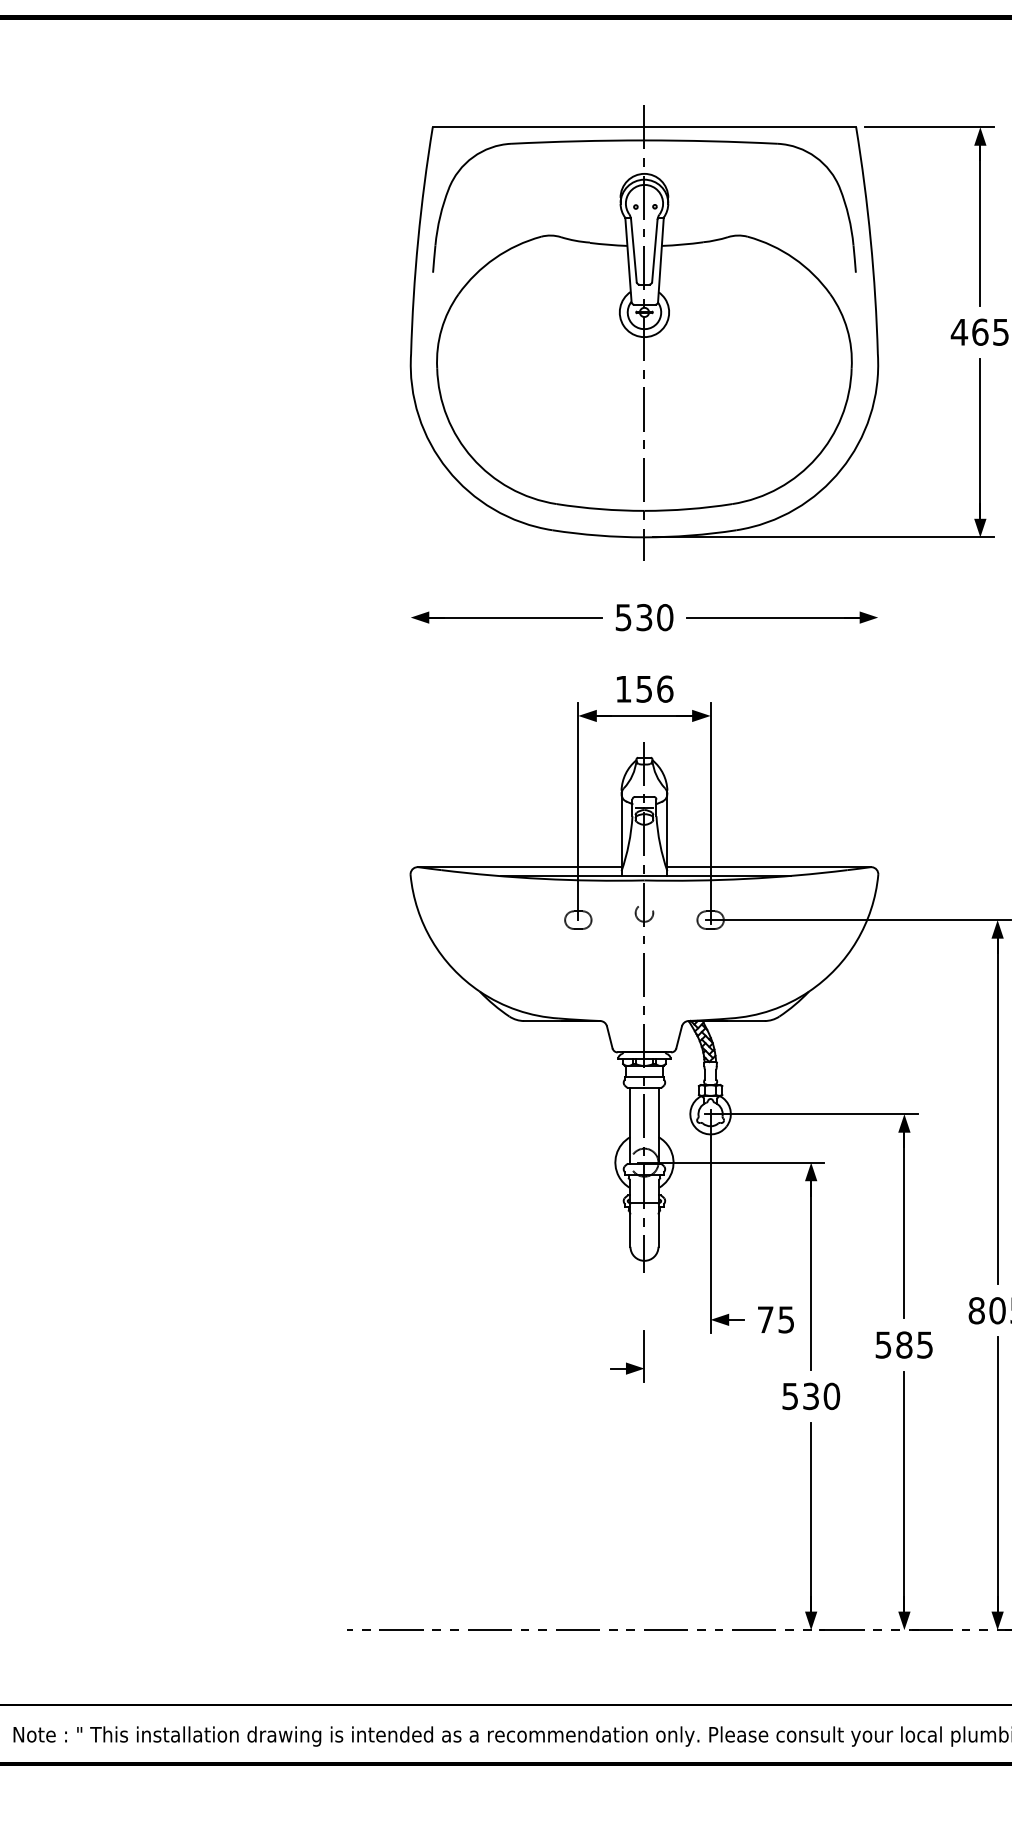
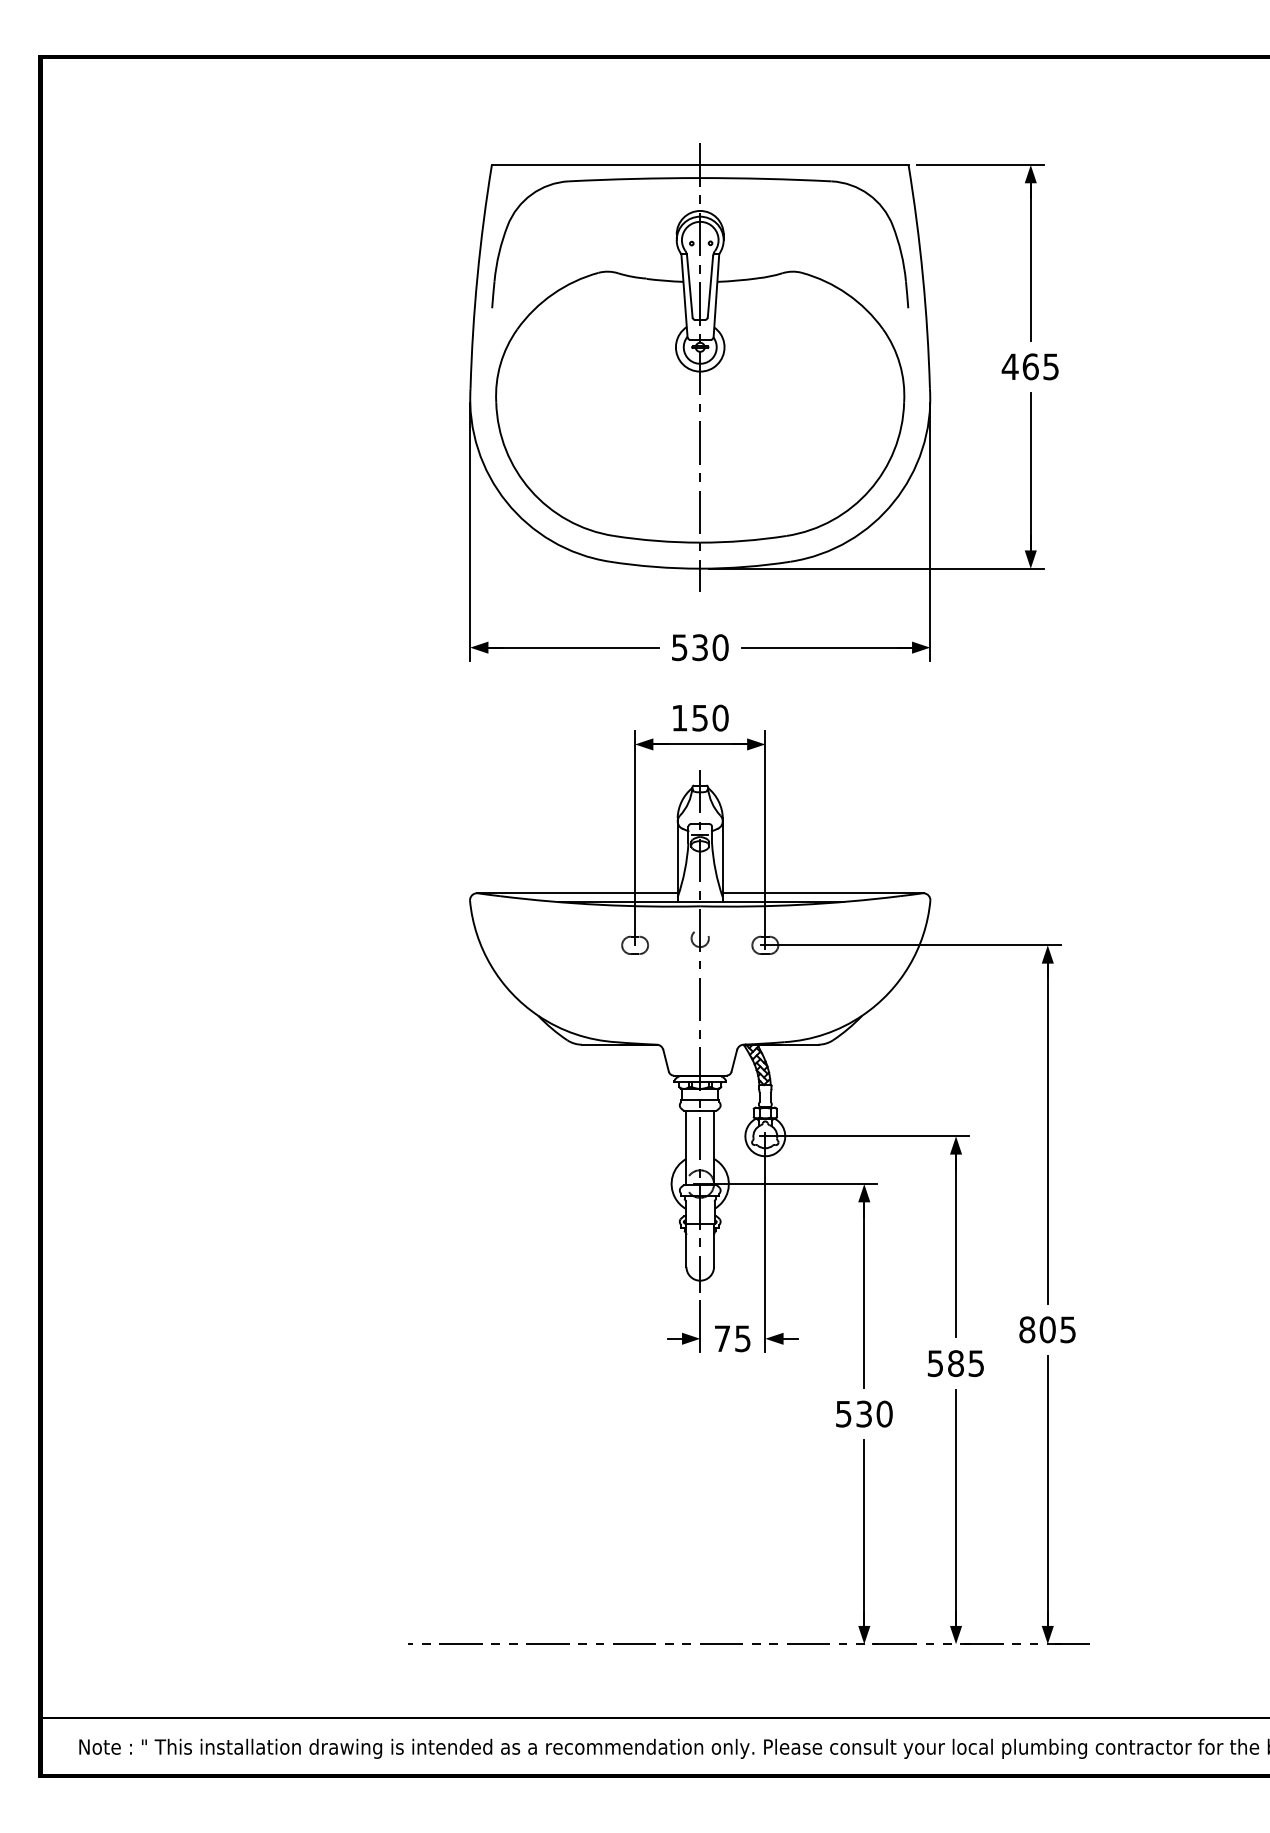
line: (411, 499) -> (470, 531), added
line: (878, 499) -> (930, 531), added
text: (665, 688) -> (720, 717), 156 -> 150
text: (775, 1319) -> (732, 1338), moved
part: (626, 1362) -> (682, 1332), moved

